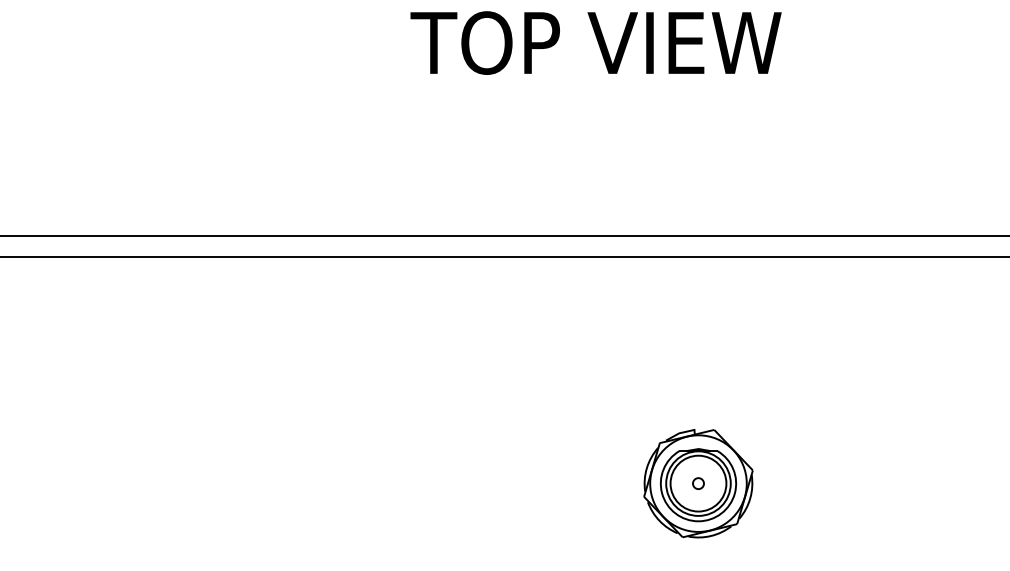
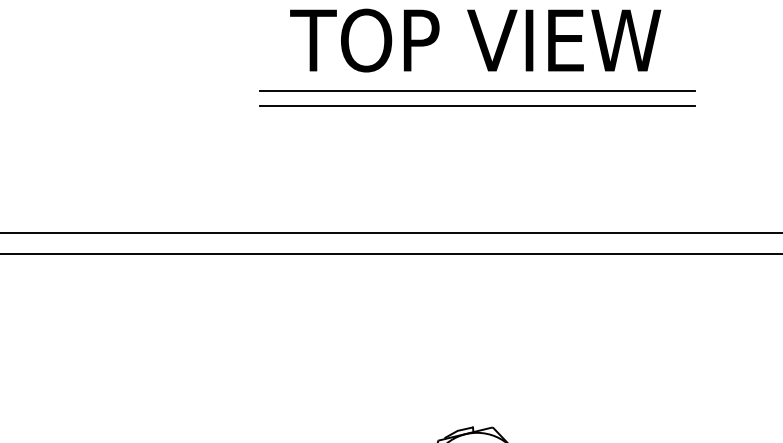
text: (595, 42) -> (475, 40), moved
line: (698, 93) -> (477, 91), added
line: (698, 108) -> (477, 106), added

